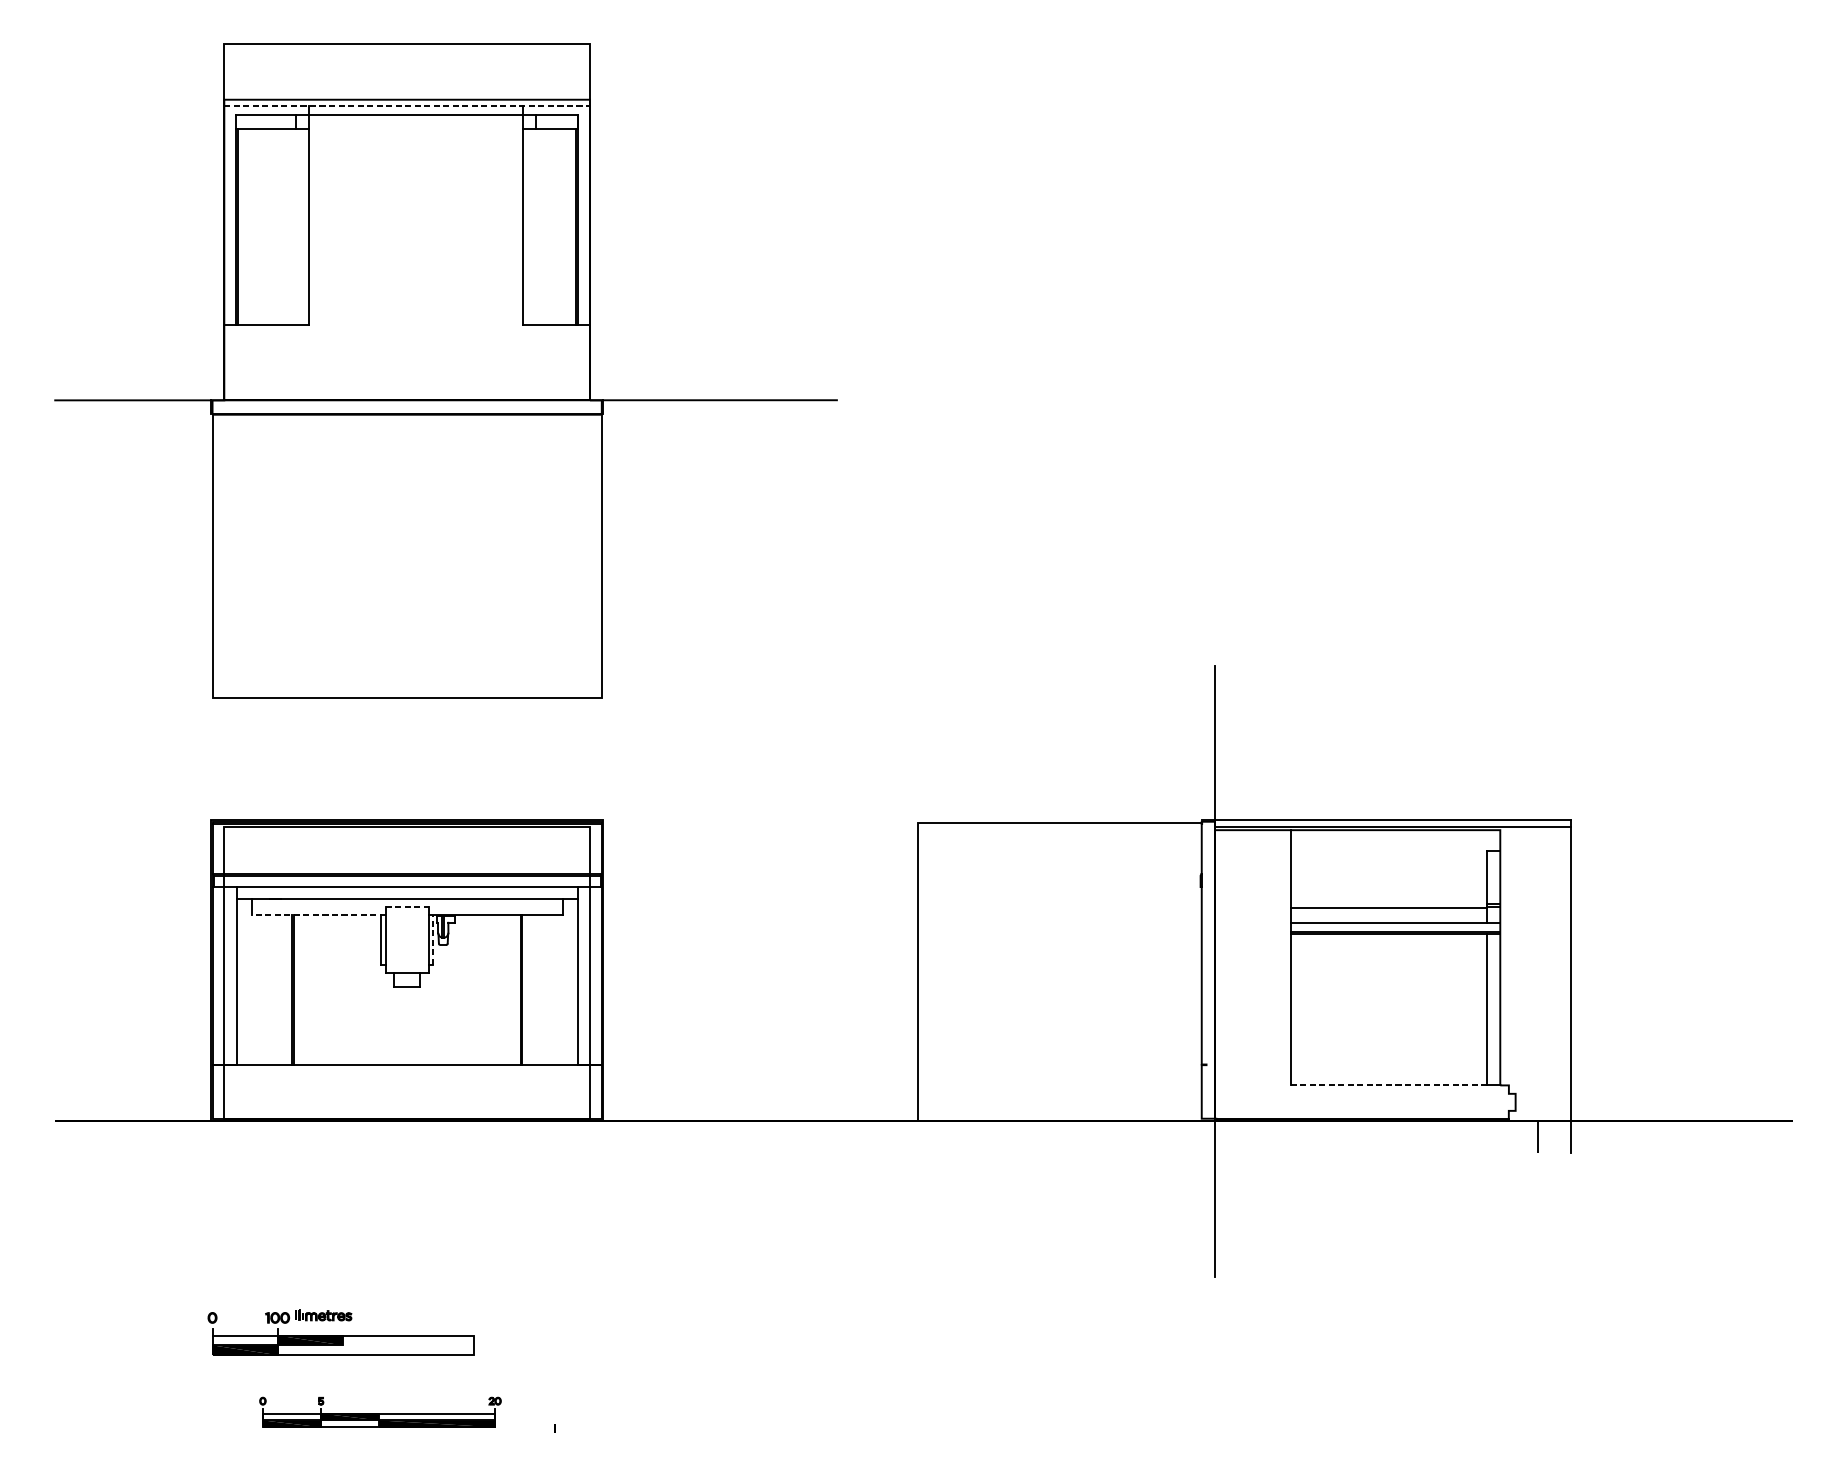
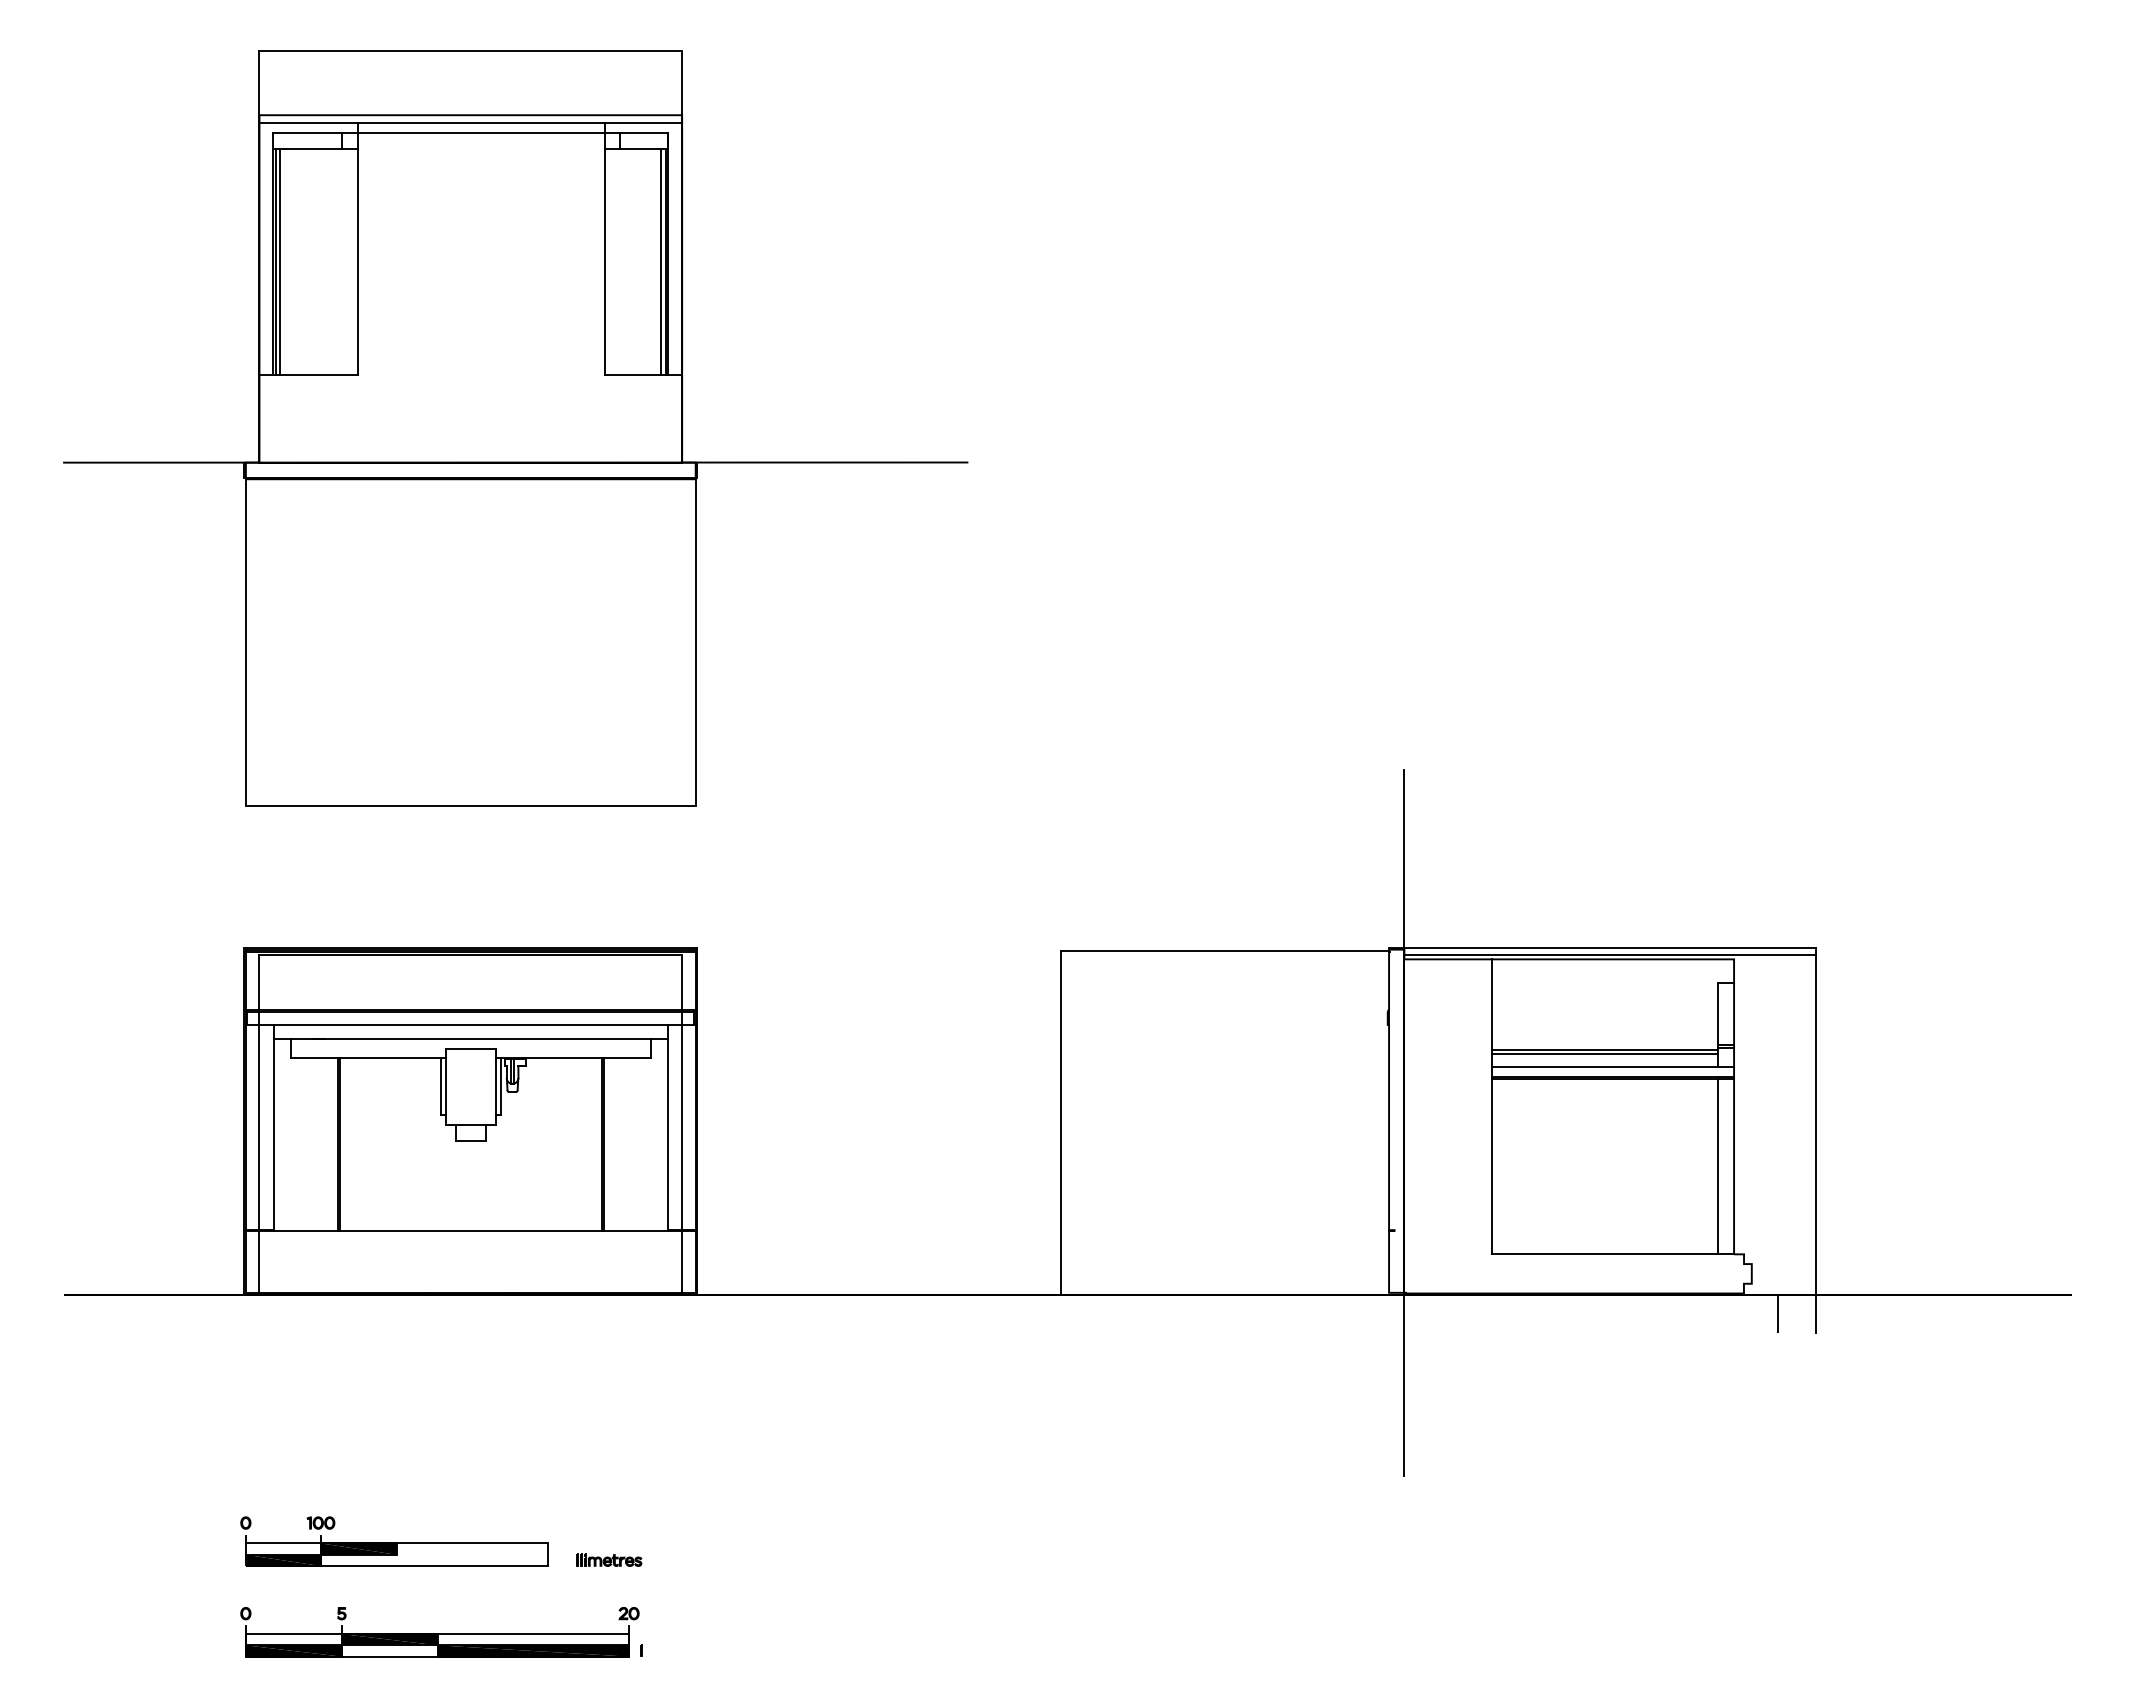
line: (407, 106) -> (471, 123), dashed -> solid
line: (242, 226) -> (280, 261), added
line: (572, 226) -> (661, 261), added
line: (406, 907) -> (470, 1048), dashed -> solid
line: (1388, 912) -> (1604, 1054), added
line: (317, 915) -> (367, 1057), dashed -> solid
line: (432, 940) -> (500, 1086), dashed -> solid
line: (1389, 1085) -> (1605, 1254), dashed -> solid
part: (323, 1314) -> (609, 1559), moved
part: (380, 1412) -> (439, 1632), size x1.43

